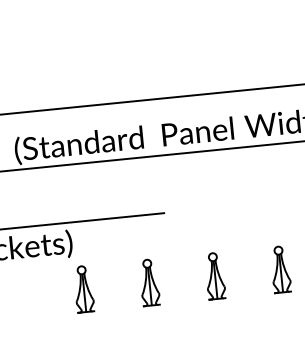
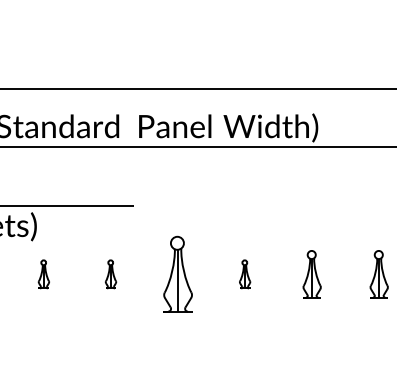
part: (280, 269) -> (244, 274), size x0.6
part: (214, 276) -> (177, 274), size x1.6
part: (149, 282) -> (110, 274), size x0.6
part: (83, 289) -> (43, 274), size x0.6

